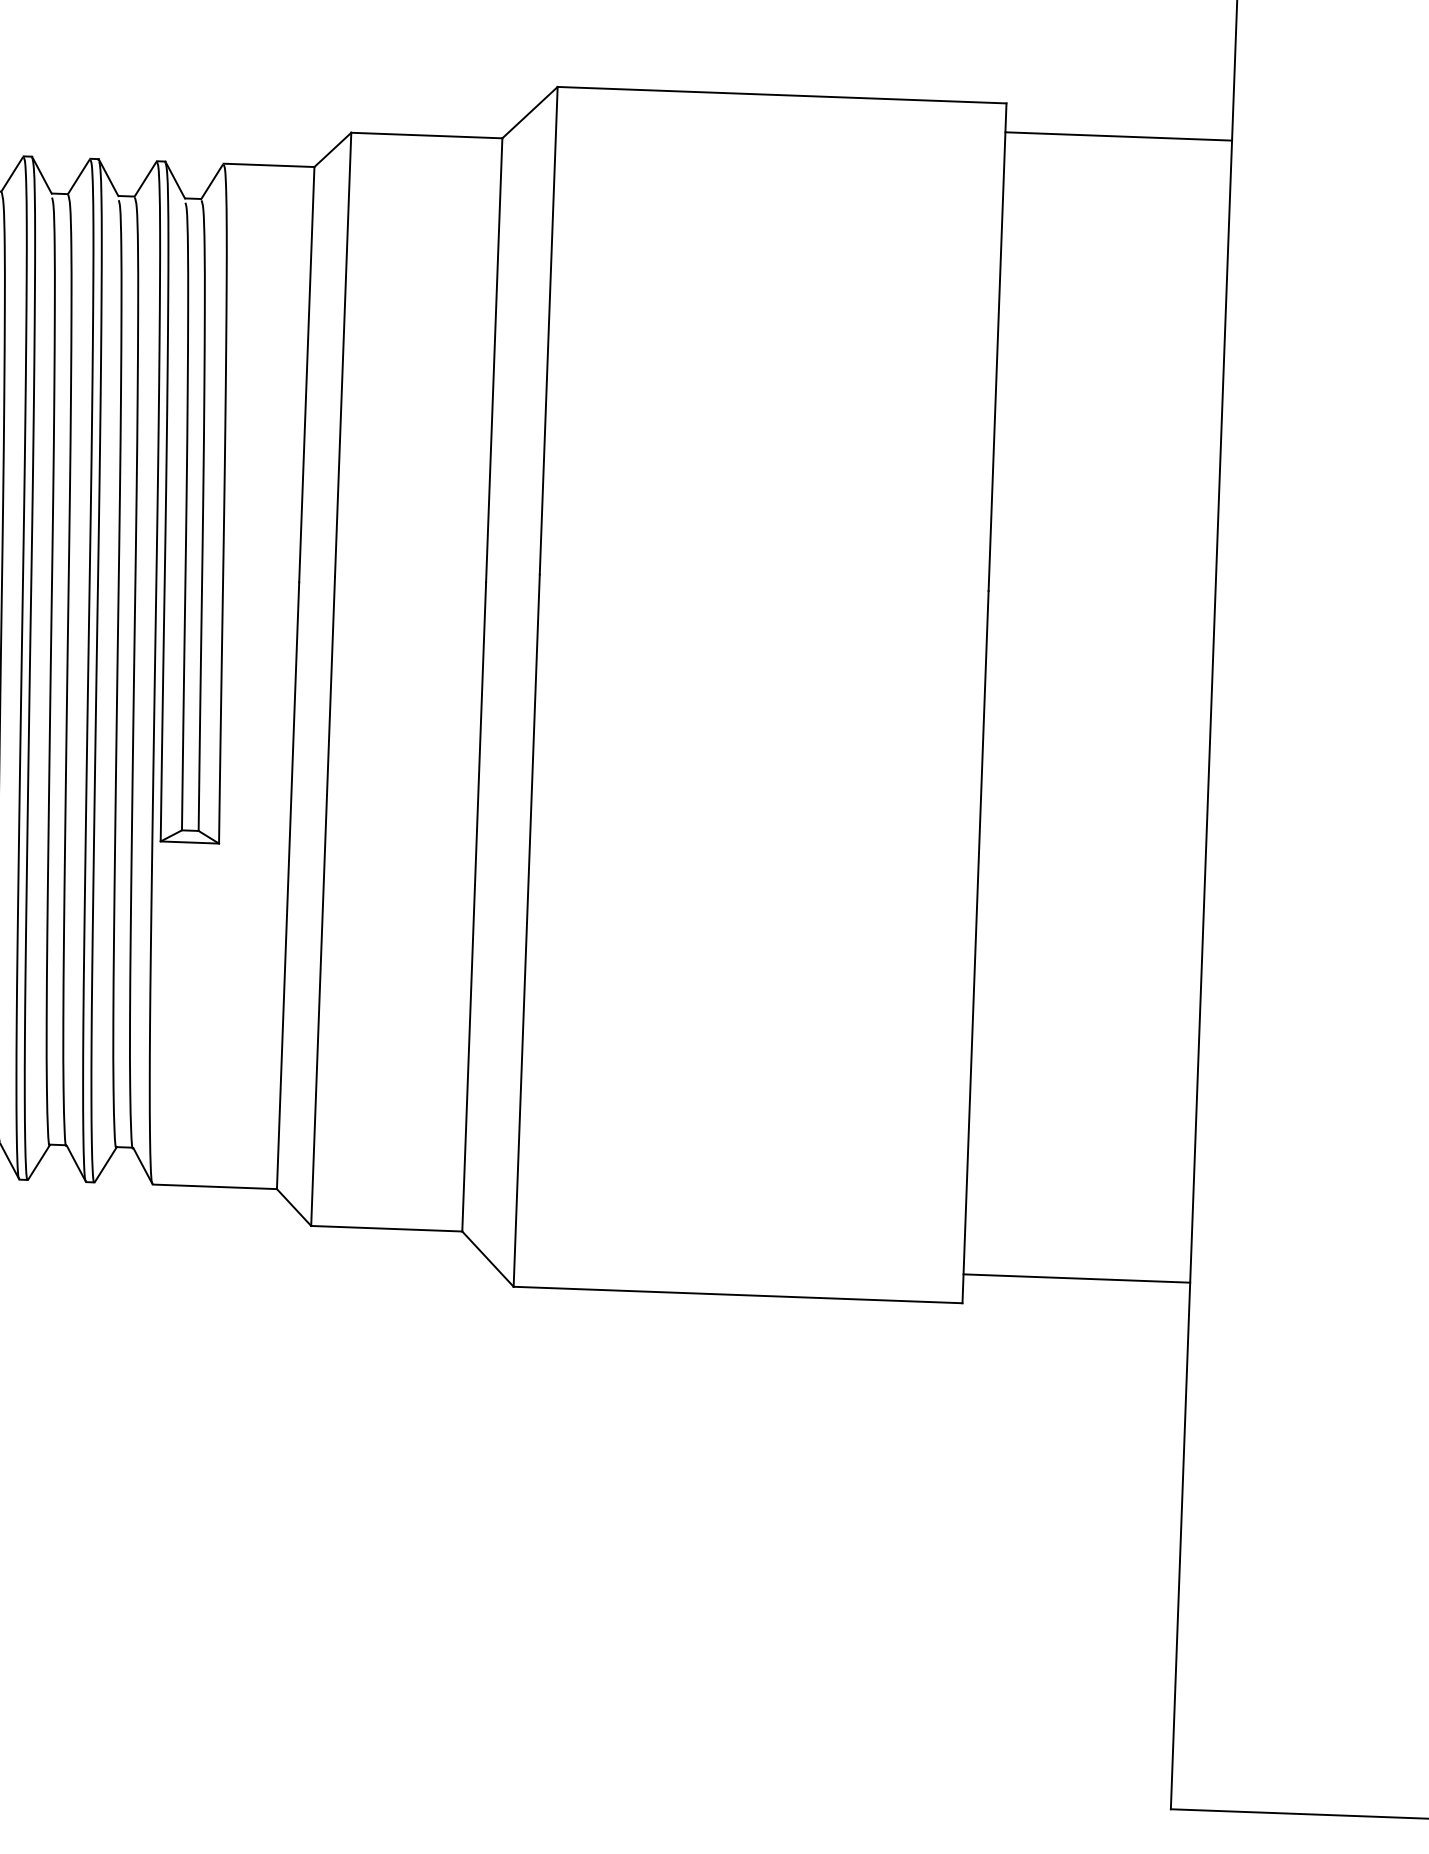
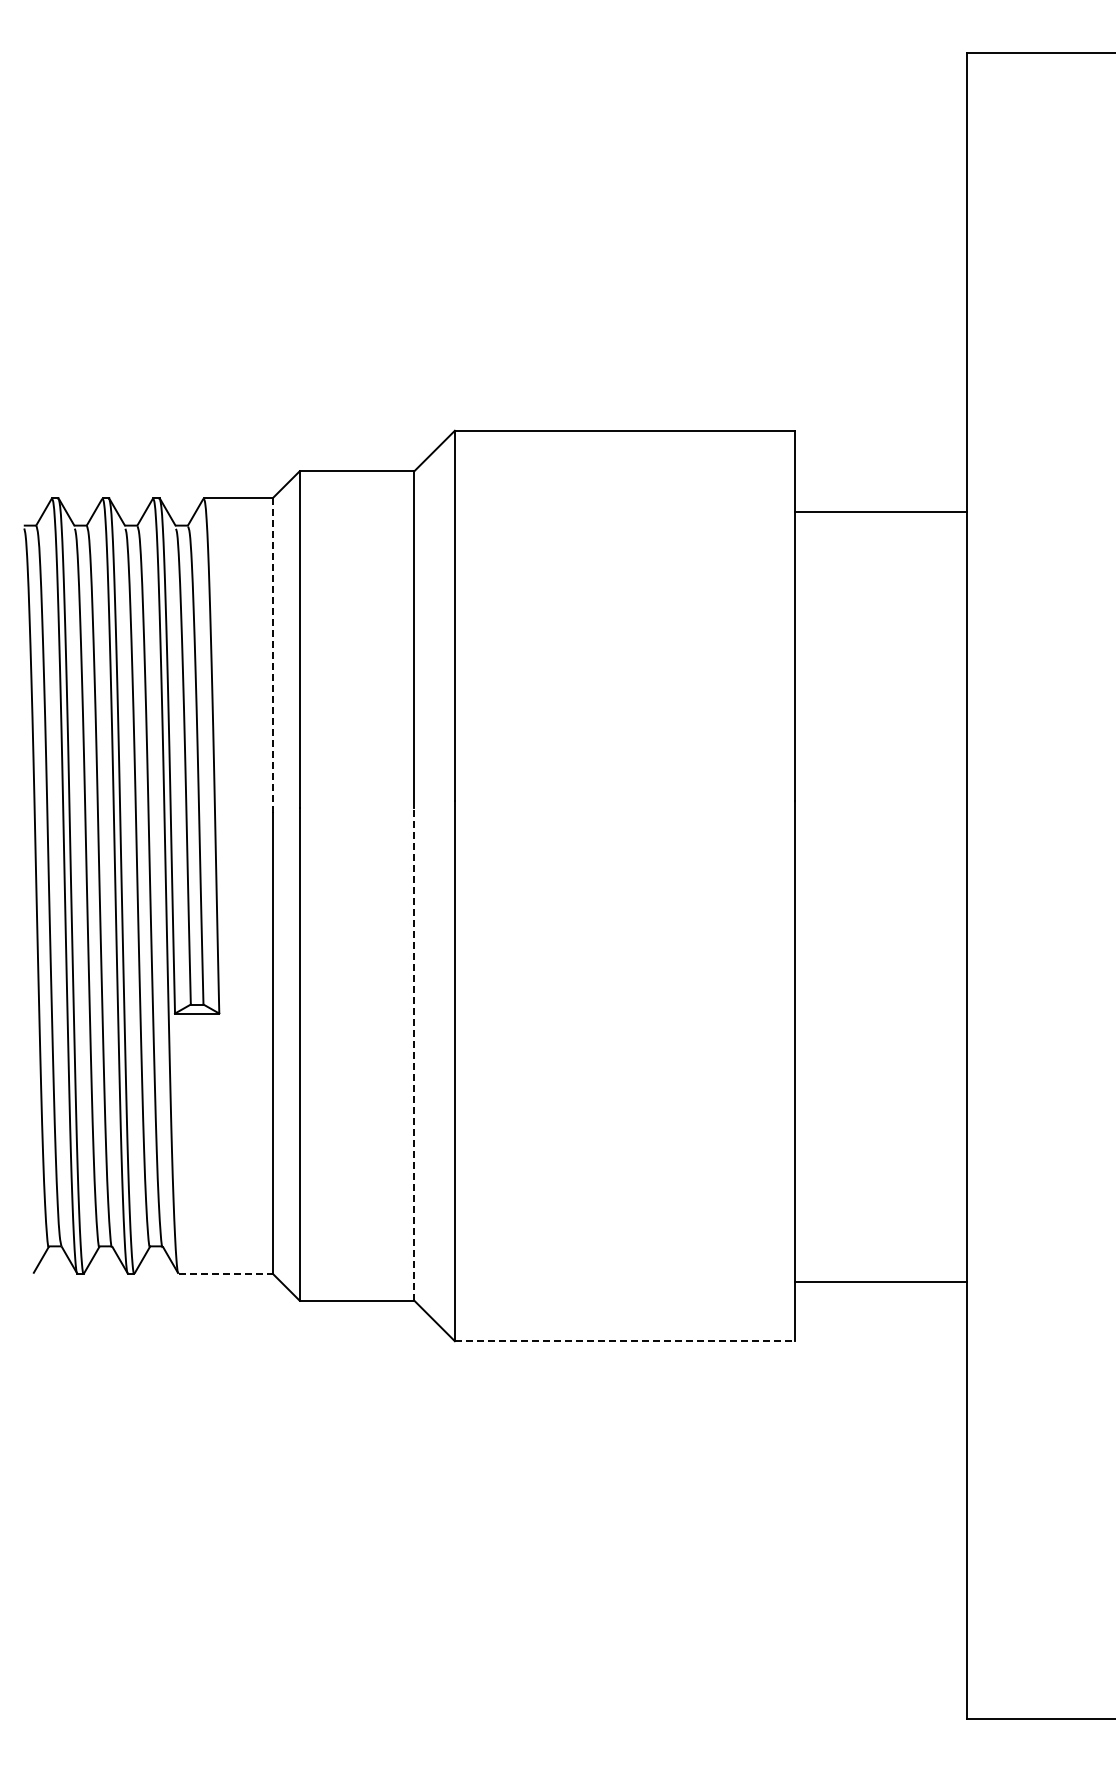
line: (1118, 136) -> (881, 511), moved
line: (306, 374) -> (272, 655), solid -> dashed
line: (474, 907) -> (414, 1054), solid -> dashed
line: (215, 1186) -> (226, 1273), solid -> dashed
line: (1076, 1278) -> (881, 1282), moved
line: (738, 1295) -> (625, 1341), solid -> dashed

